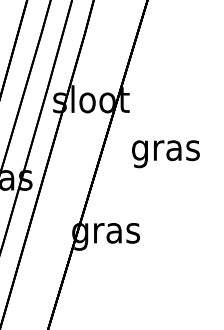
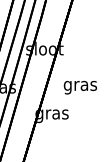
text: (166, 153) -> (80, 87), moved

